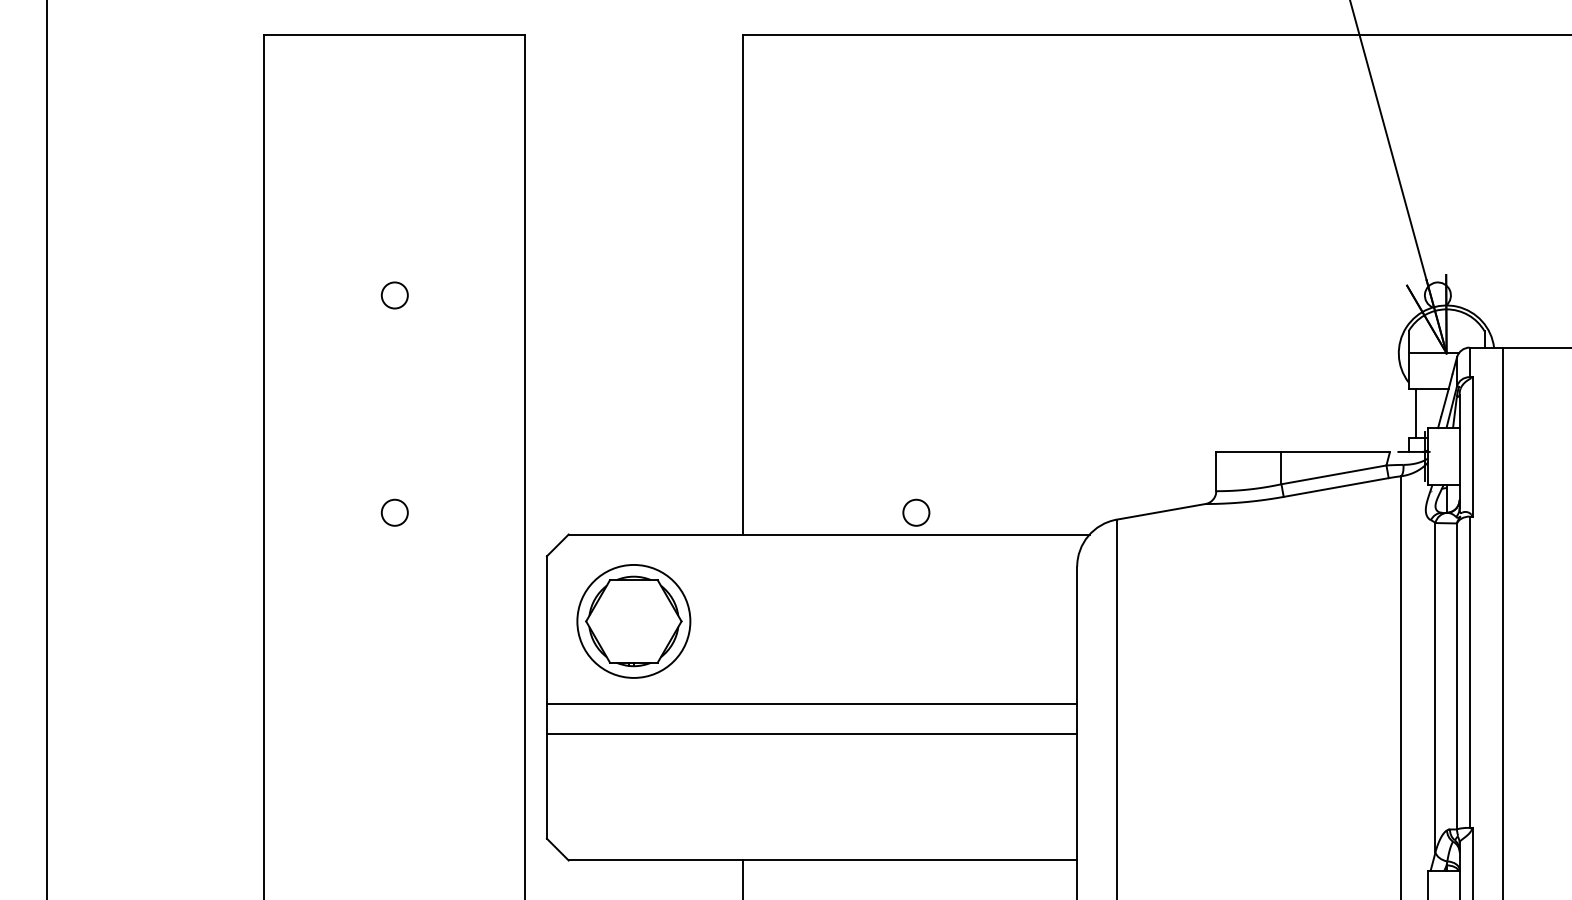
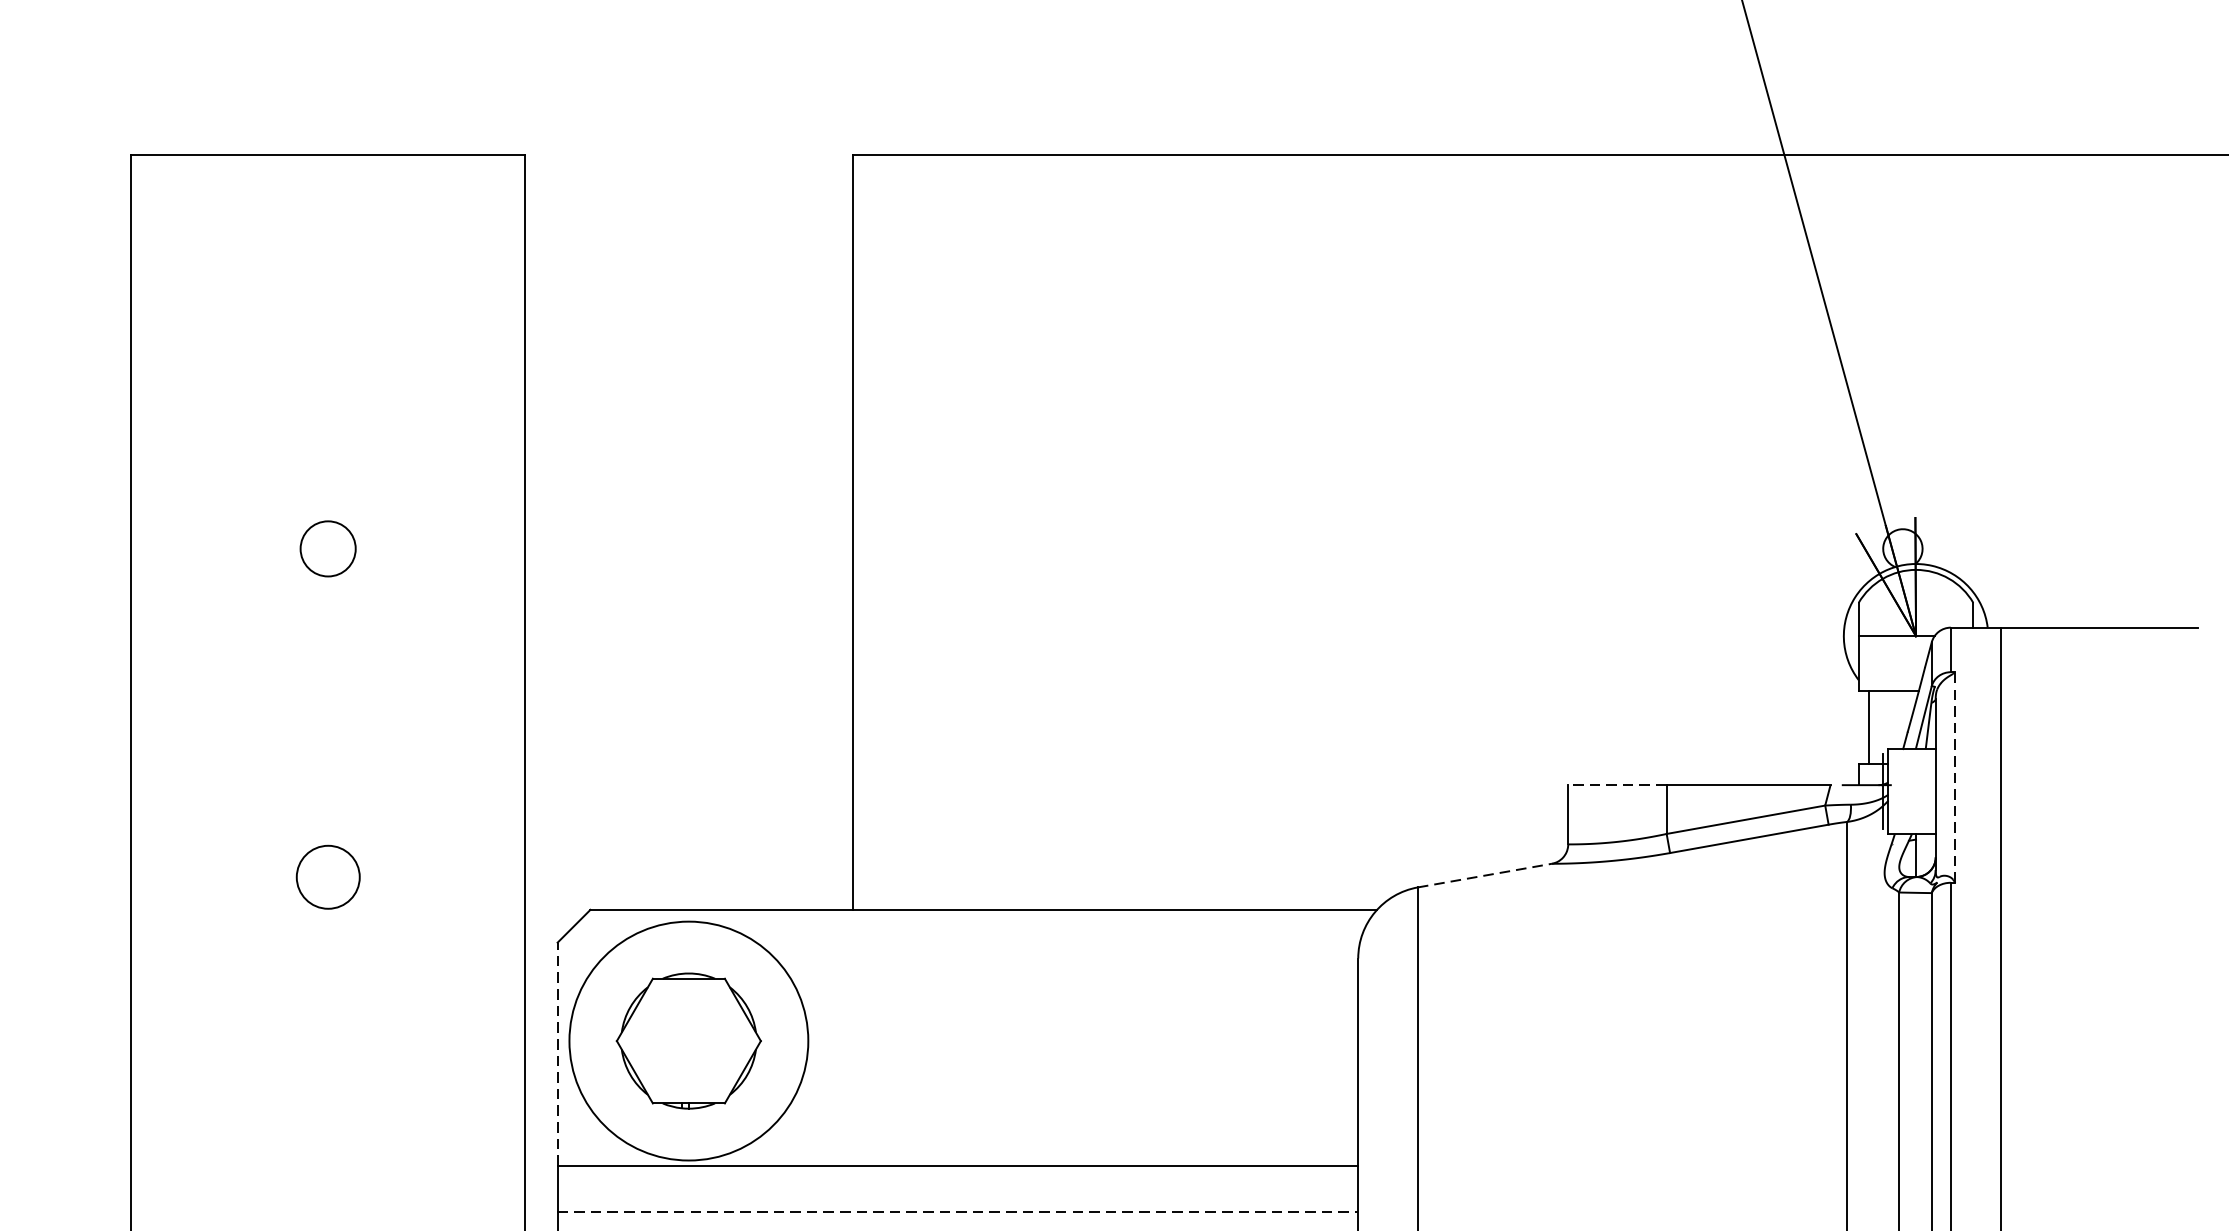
circle: (394, 295) -> (327, 548), size x1.4
line: (1472, 446) -> (1955, 776), solid -> dashed
line: (1248, 451) -> (1616, 784), solid -> dashed
line: (1161, 511) -> (1485, 875), solid -> dashed
circle: (394, 512) -> (327, 876), size x1.6
circle: (916, 512) -> (1115, 876), removed
circle: (633, 620) -> (688, 1039), size x1.4
line: (546, 630) -> (556, 1054), solid -> dashed
line: (812, 734) -> (958, 1211), solid -> dashed

